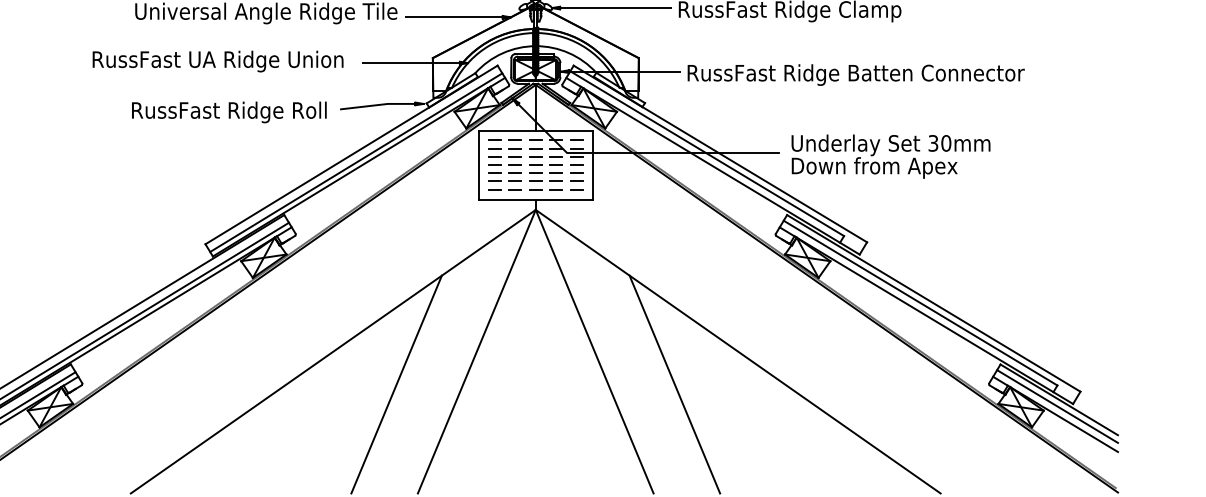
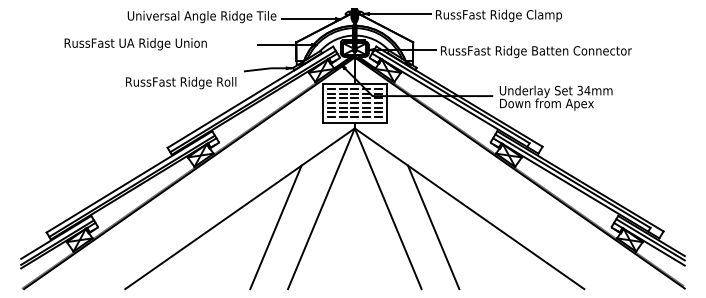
text: (217, 61) -> (135, 44), moved
text: (229, 113) -> (181, 83), moved
text: (946, 143) -> (587, 90), 30mm -> 34mm

